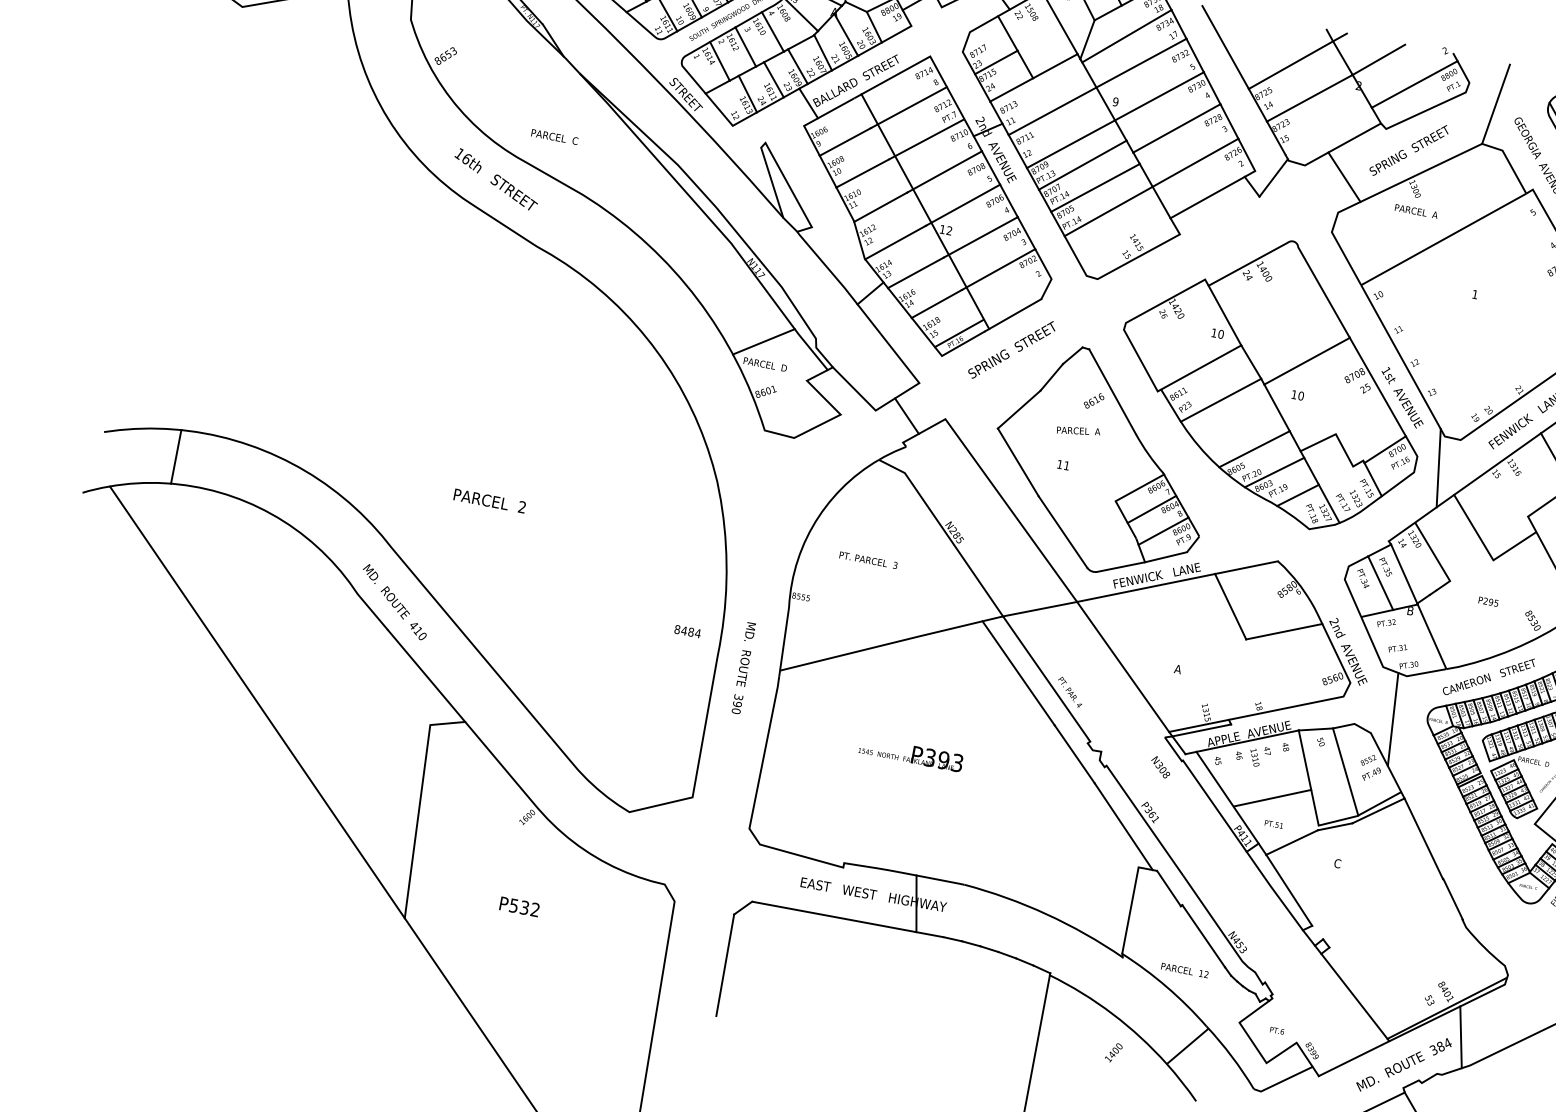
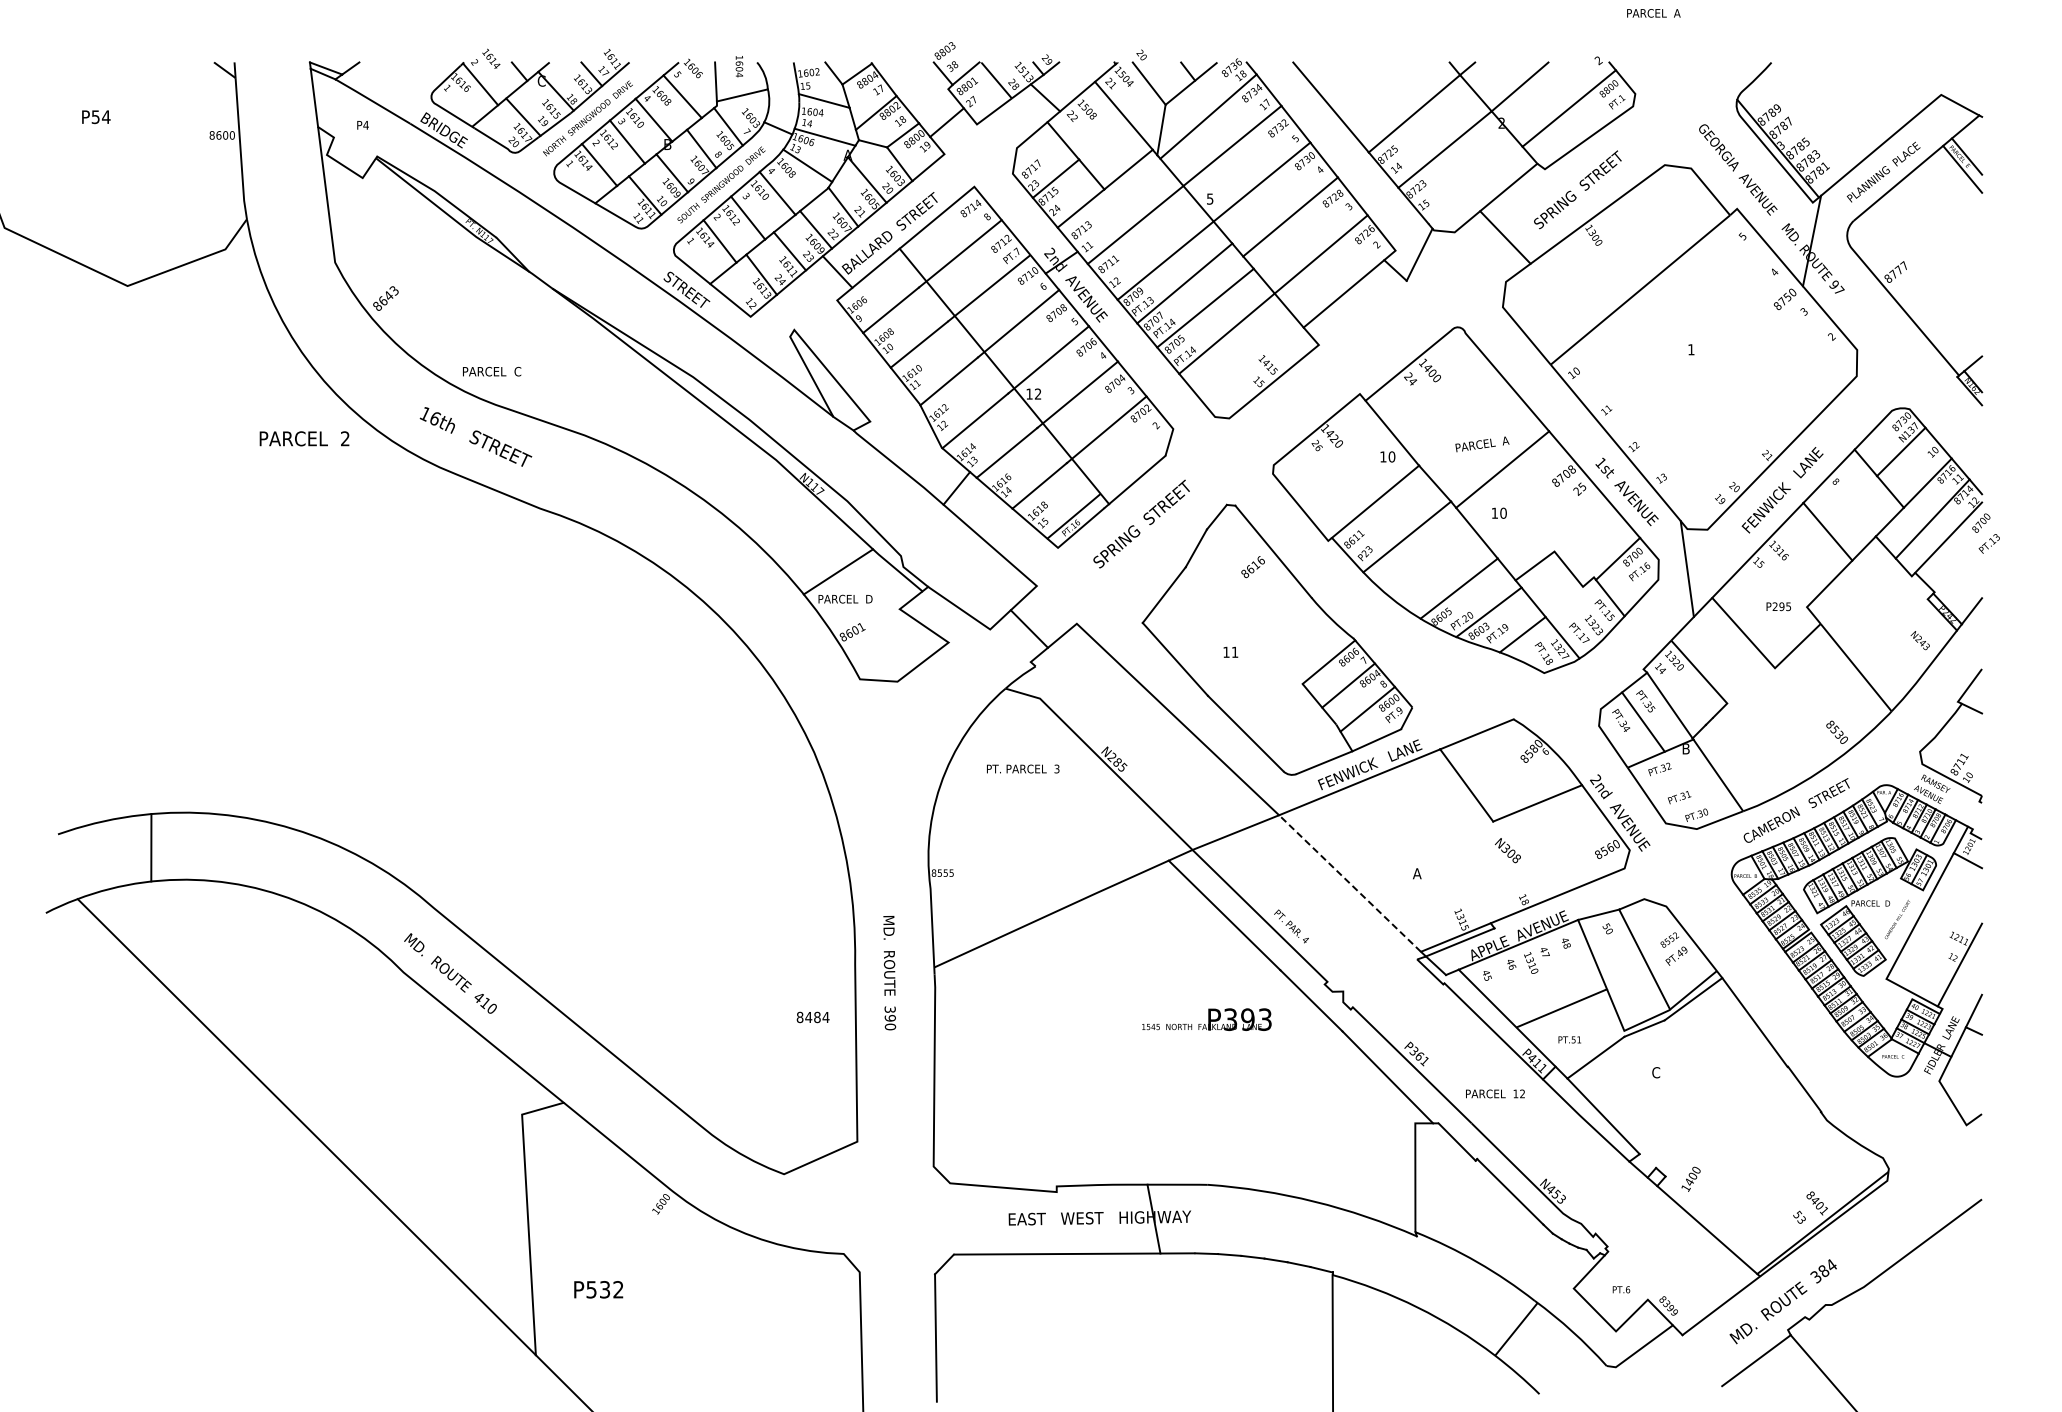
text: (448, 54) -> (388, 295), 8653 -> 8643
text: (1115, 101) -> (1209, 198), 9 -> 5
line: (1495, 104) -> (1672, 113), removed
text: (555, 137) -> (492, 371), moved
text: (1416, 211) -> (1653, 13), moved
text: (1078, 431) -> (1482, 444), moved
text: (489, 500) -> (304, 438), moved
text: (868, 559) -> (1023, 768), moved
text: (1488, 601) -> (1778, 606), moved
text: (687, 631) -> (812, 1017), moved
line: (1122, 666) -> (1349, 883), solid -> dashed
line: (1392, 719) -> (1689, 884), removed
text: (910, 754) -> (1206, 1019), moved
text: (1160, 767) -> (1507, 850), moved
text: (519, 906) -> (598, 1289), moved
text: (1185, 970) -> (1495, 1093), moved
line: (1461, 1036) -> (1846, 1254), removed
text: (1113, 1052) -> (1690, 1178), moved

